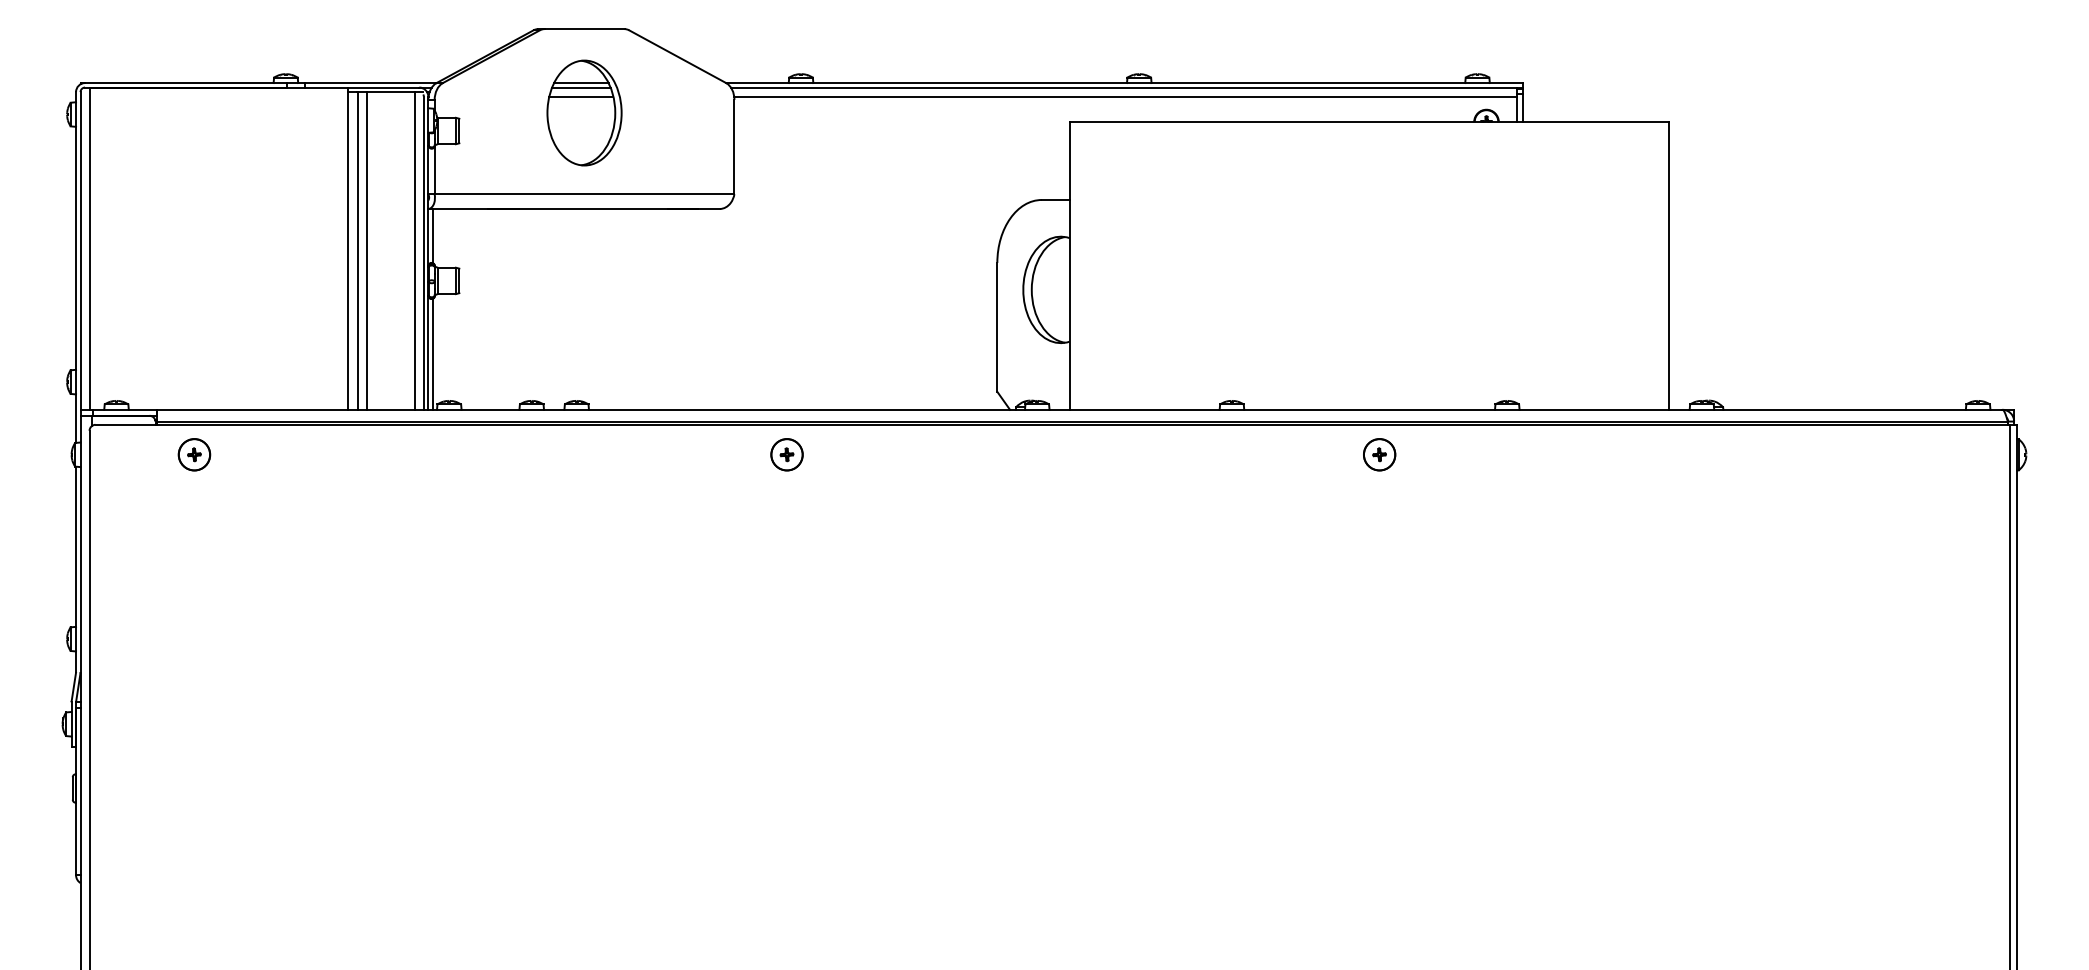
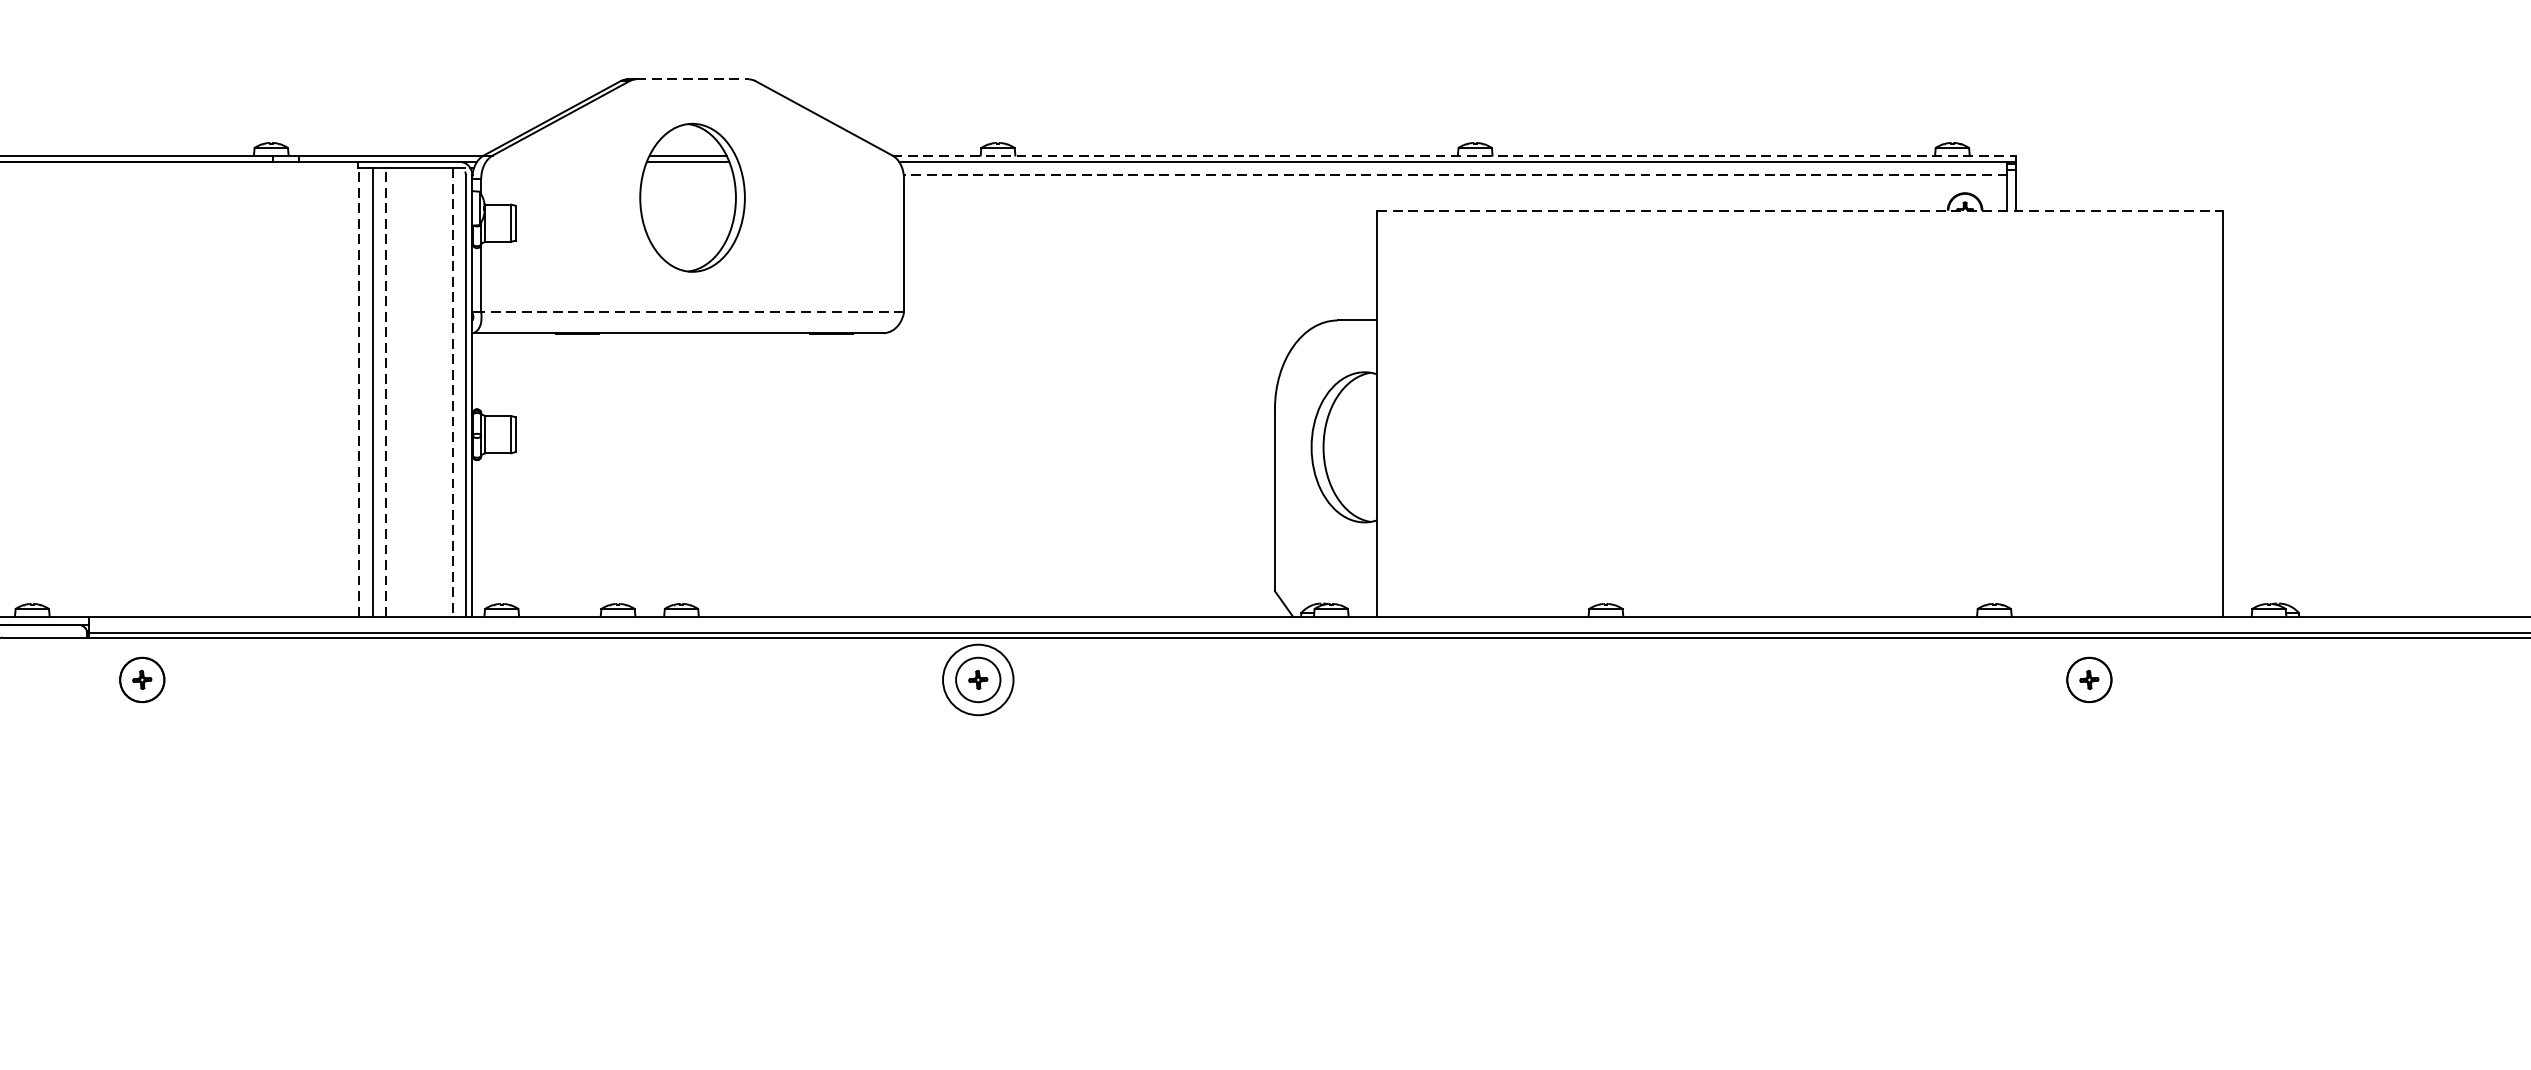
line: (585, 29) -> (693, 79), solid -> dashed
line: (1124, 83) -> (1454, 156), solid -> dashed
line: (581, 96) -> (688, 174), removed
line: (1124, 96) -> (1454, 174), solid -> dashed
line: (1369, 122) -> (1799, 211), solid -> dashed
line: (584, 194) -> (692, 312), solid -> dashed
line: (432, 235) -> (478, 370), removed
line: (348, 250) -> (359, 391), solid -> dashed
line: (366, 250) -> (384, 391), solid -> dashed
line: (414, 250) -> (452, 391), solid -> dashed
line: (432, 353) -> (478, 537), removed
circle: (786, 454) -> (977, 679), size x1.6
part: (1379, 454) -> (2089, 679), moved

